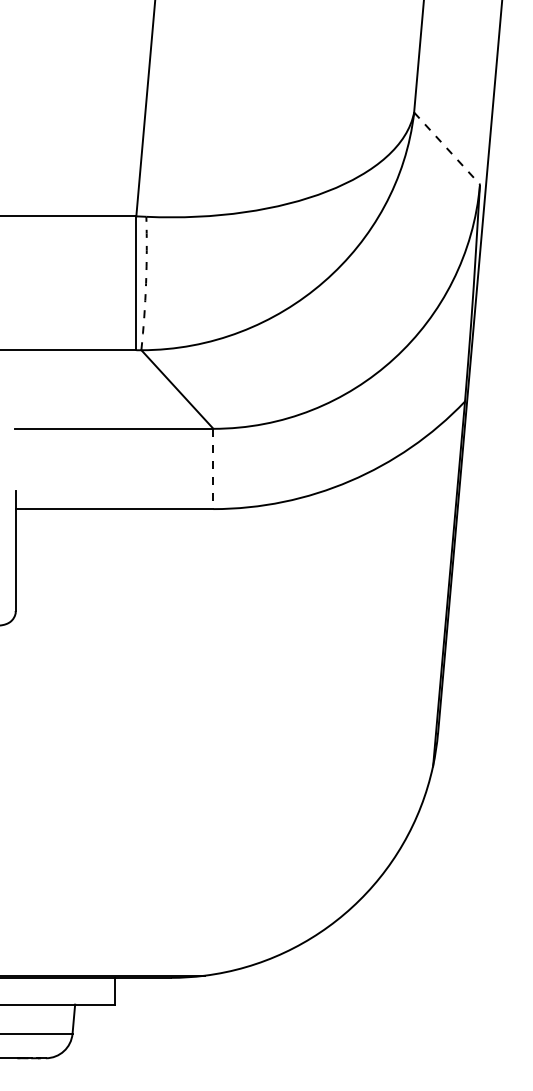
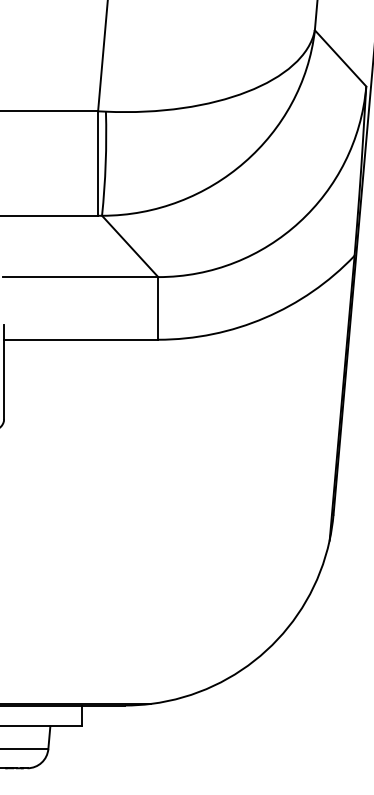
line: (447, 148) -> (340, 58), dashed -> solid
arc: (146, 283) -> (106, 163), dashed -> solid
line: (213, 469) -> (158, 308), dashed -> solid

